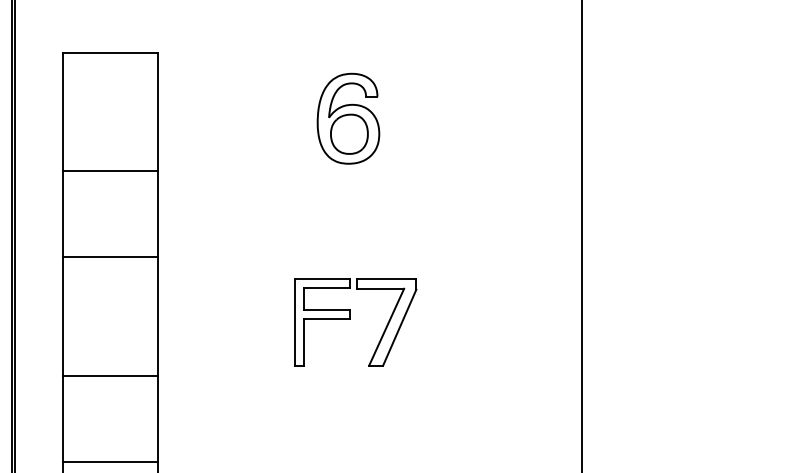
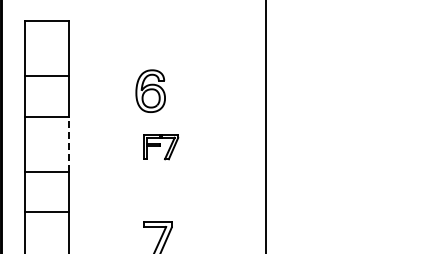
part: (348, 117) -> (150, 90), moved
line: (156, 317) -> (68, 144), solid -> dashed
part: (356, 323) -> (161, 147), size x0.6

